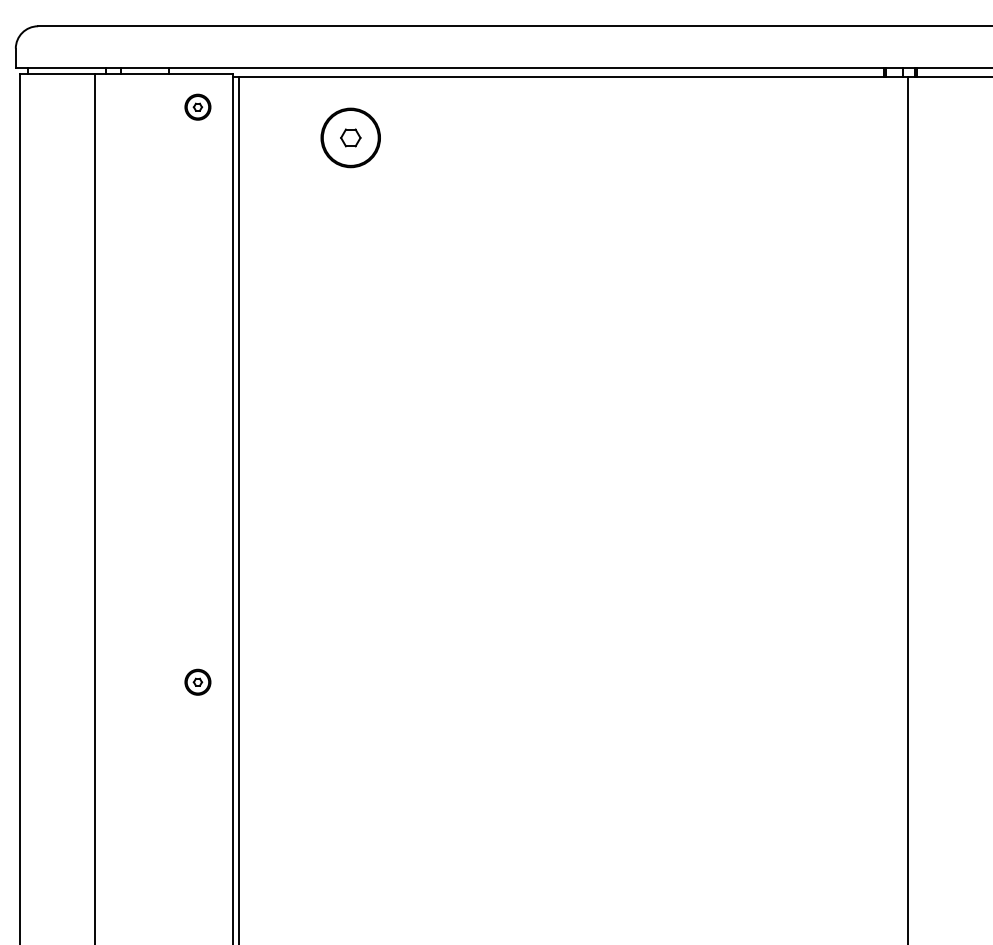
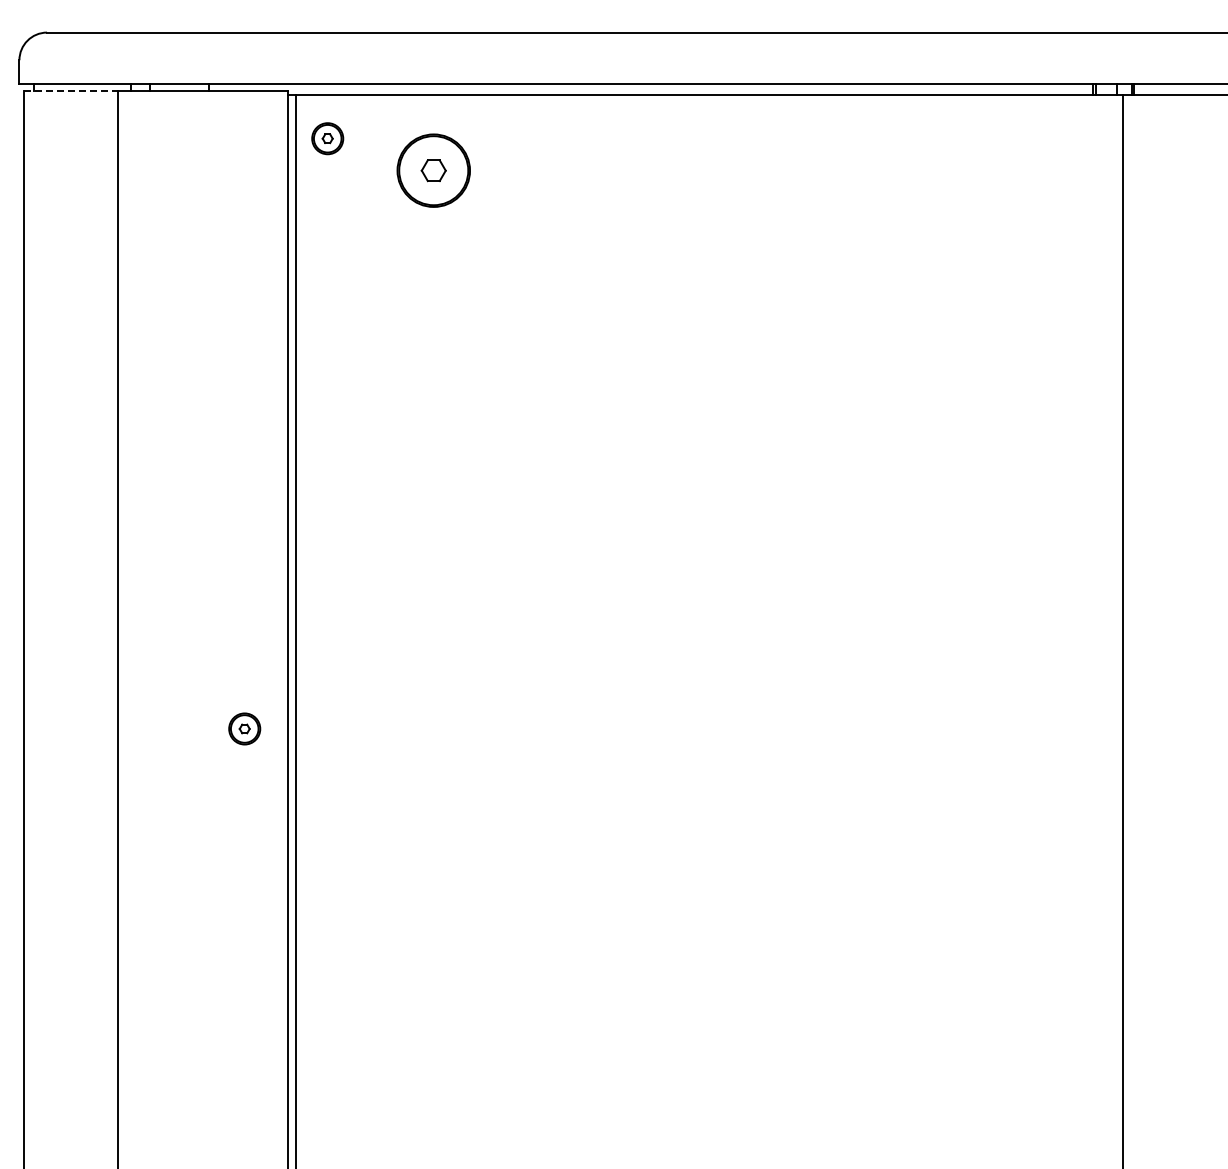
line: (57, 73) -> (70, 91), solid -> dashed
part: (197, 107) -> (327, 138), moved
part: (197, 681) -> (244, 728), moved

